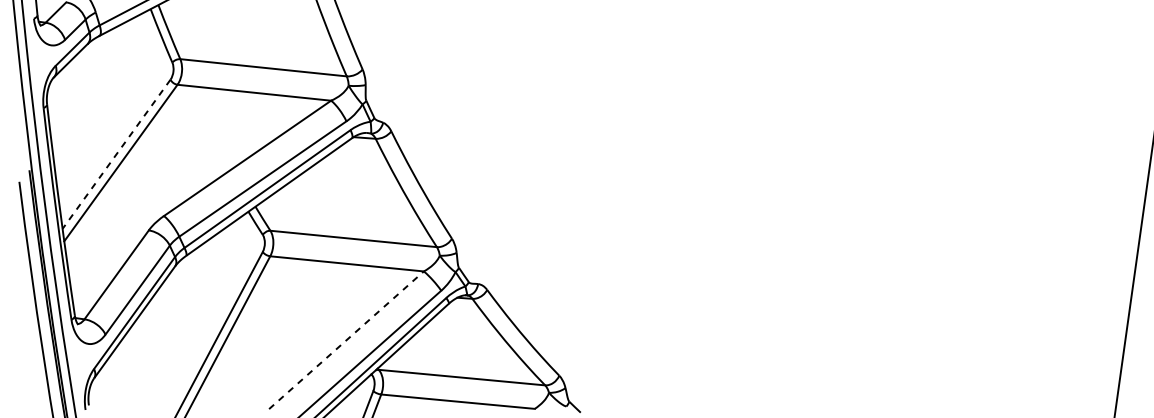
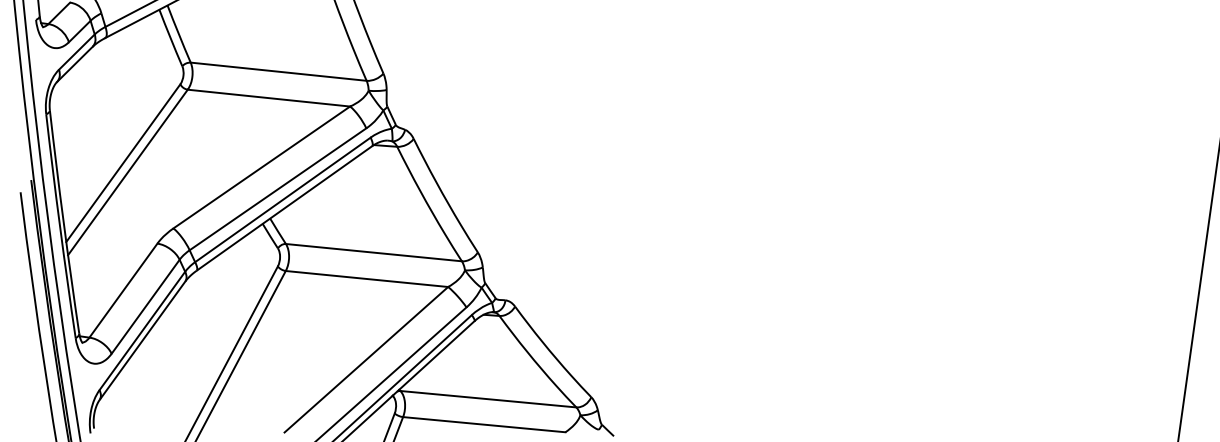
line: (116, 154) -> (123, 163), dashed -> solid
line: (346, 340) -> (366, 359), dashed -> solid

